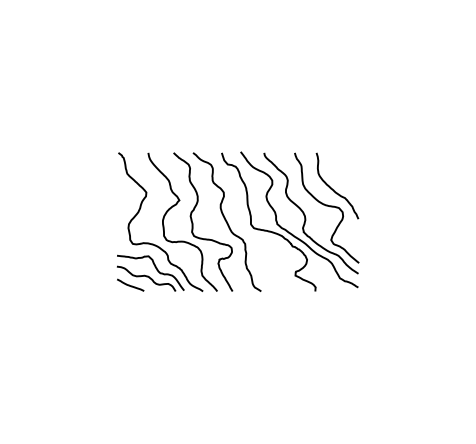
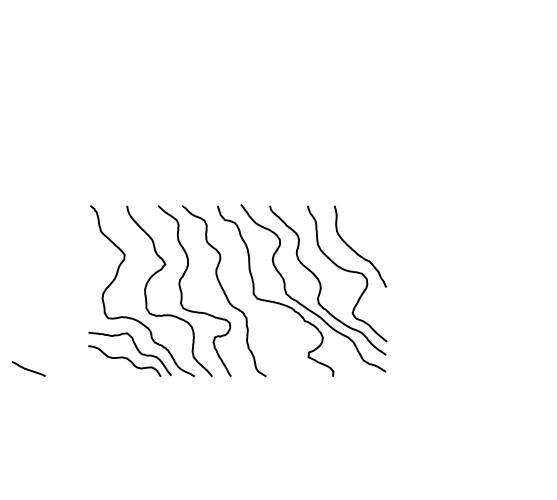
curve: (129, 284) -> (27, 368), moved

